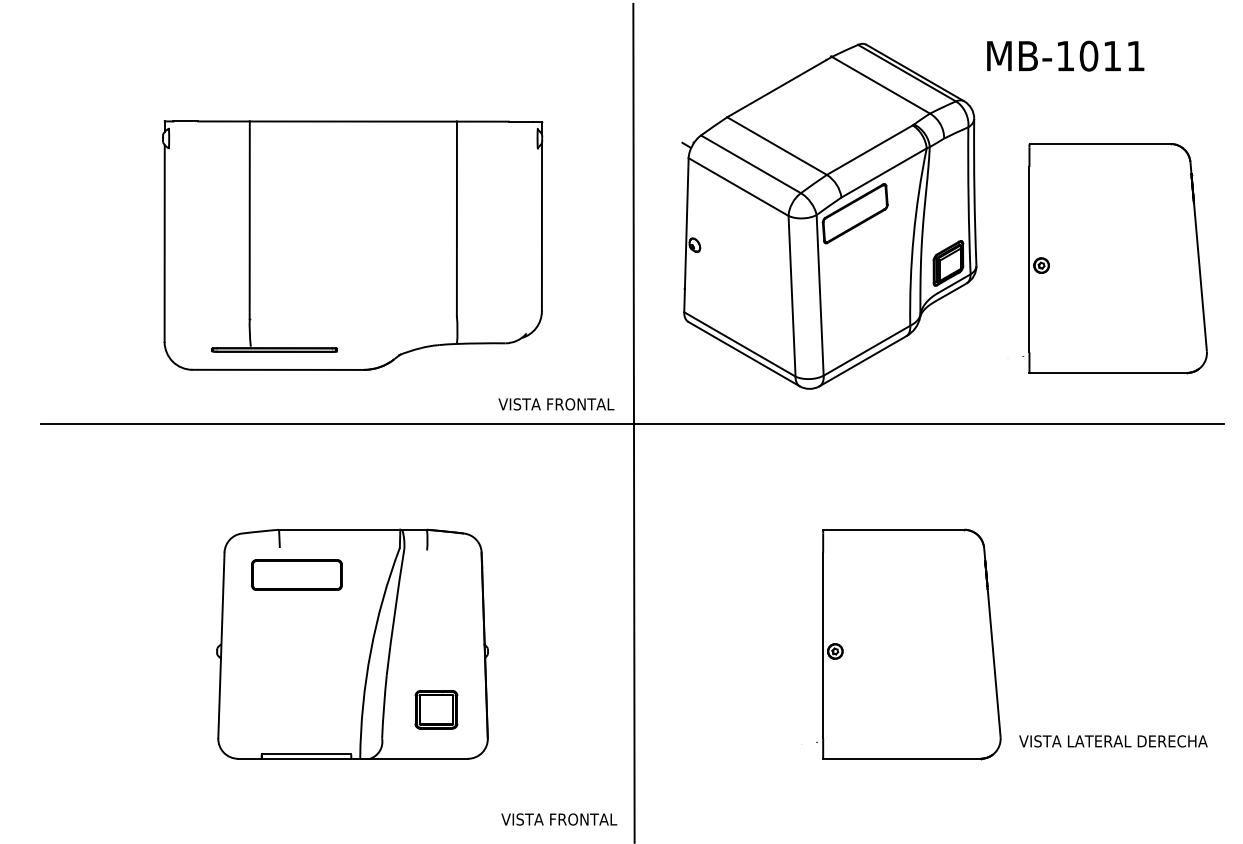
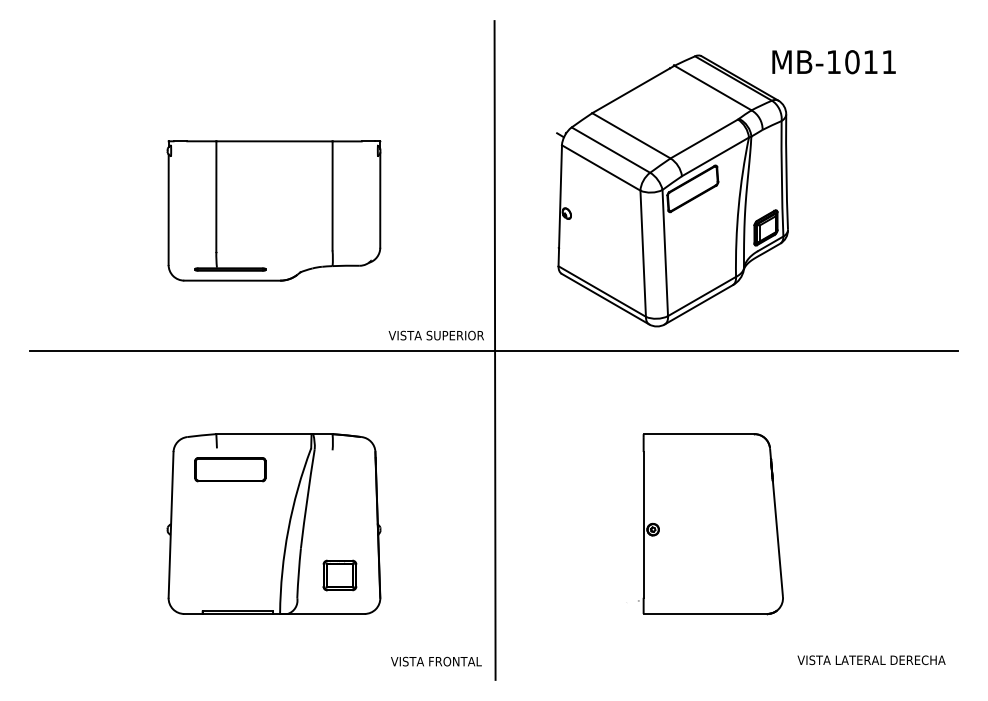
part: (829, 215) -> (672, 190), moved
part: (351, 245) -> (273, 210), size x0.71
part: (1114, 259) -> (872, 221), removed
text: (582, 404) -> (454, 335), VISTA FRONTAL -> VISTA SUPERIOR
text: (1113, 741) -> (871, 660), moved

